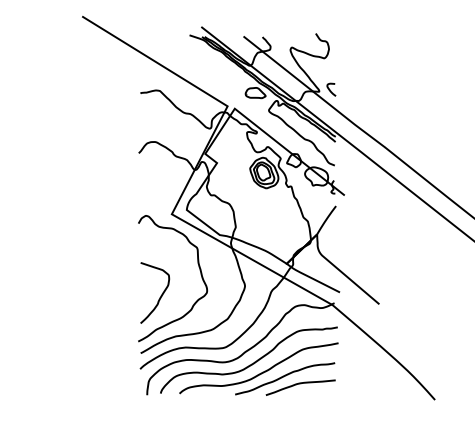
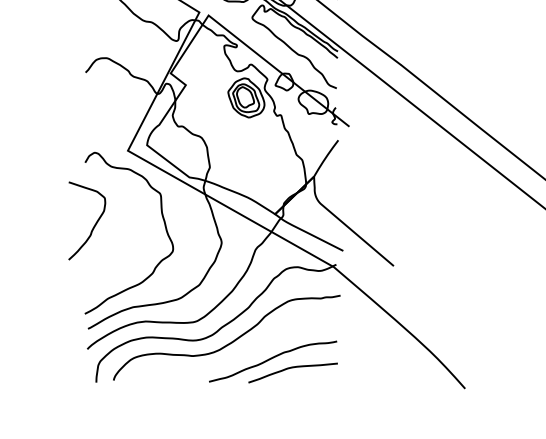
curve: (160, 295) -> (94, 224), moved
curve: (262, 371) -> (244, 352), removed

